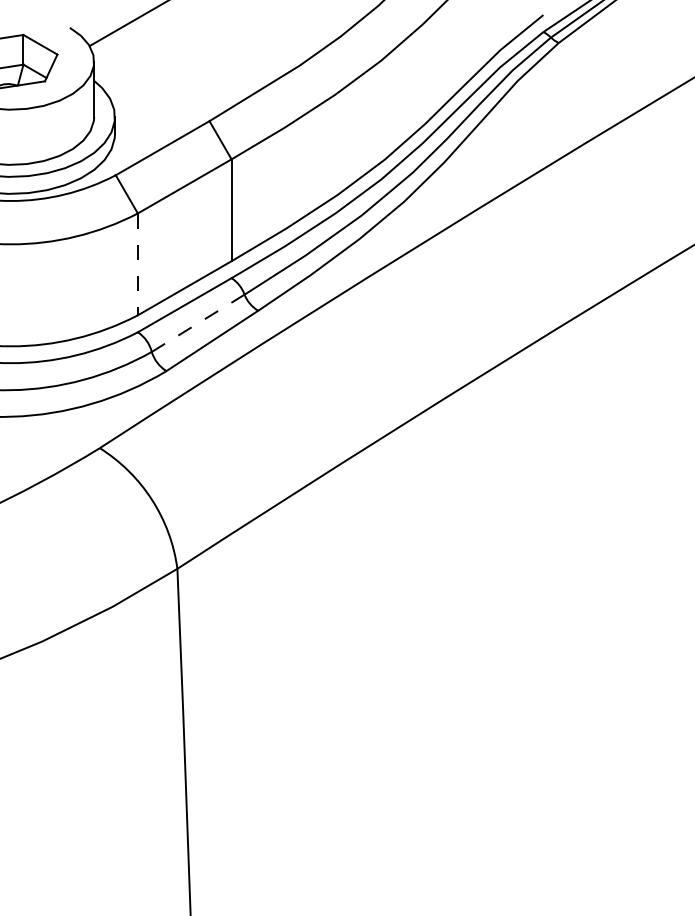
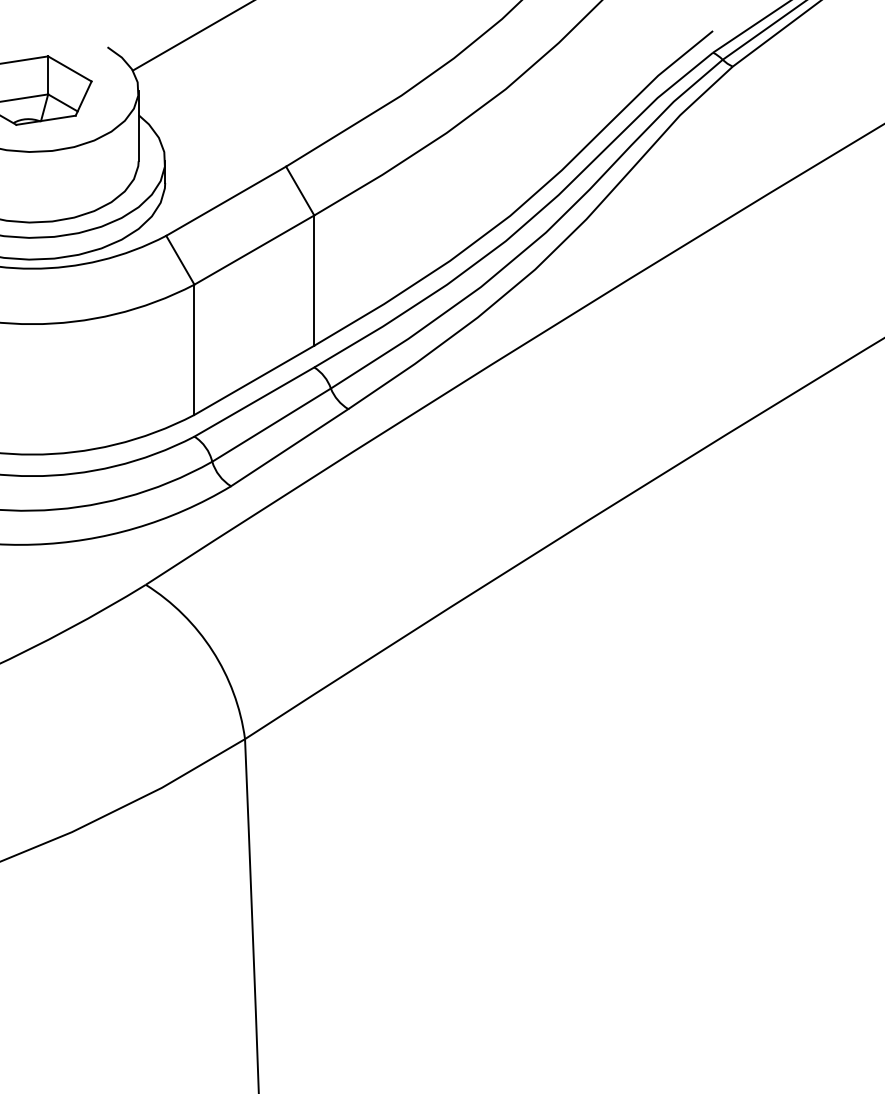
line: (137, 264) -> (194, 349), dashed -> solid
line: (198, 323) -> (272, 425), dashed -> solid

